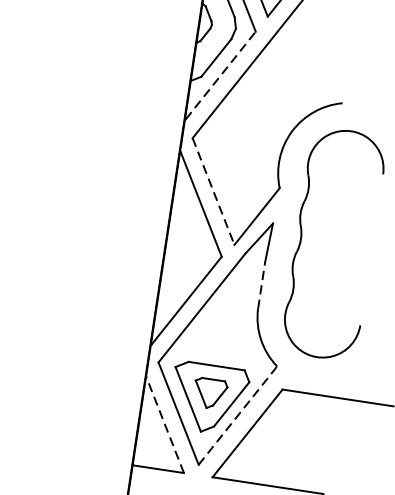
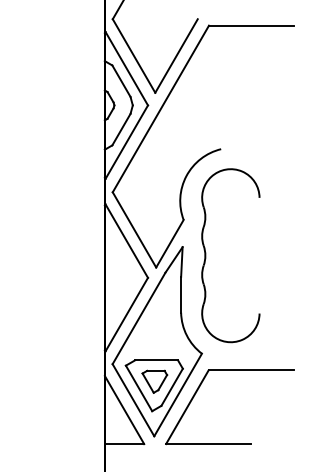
line: (221, 74) -> (127, 141), dashed -> solid
line: (213, 192) -> (134, 230), dashed -> solid
line: (262, 285) -> (181, 294), dashed -> solid
line: (238, 416) -> (178, 395), dashed -> solid
line: (165, 423) -> (124, 409), dashed -> solid

